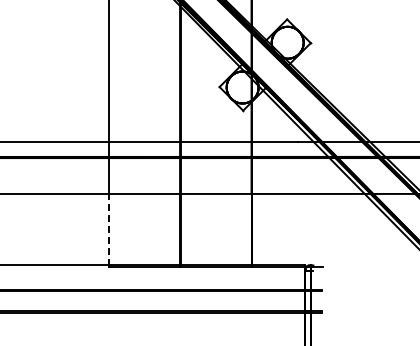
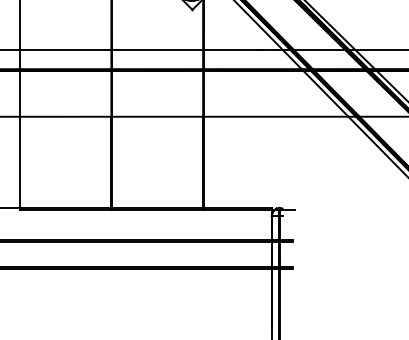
line: (109, 229) -> (20, 162), dashed -> solid

